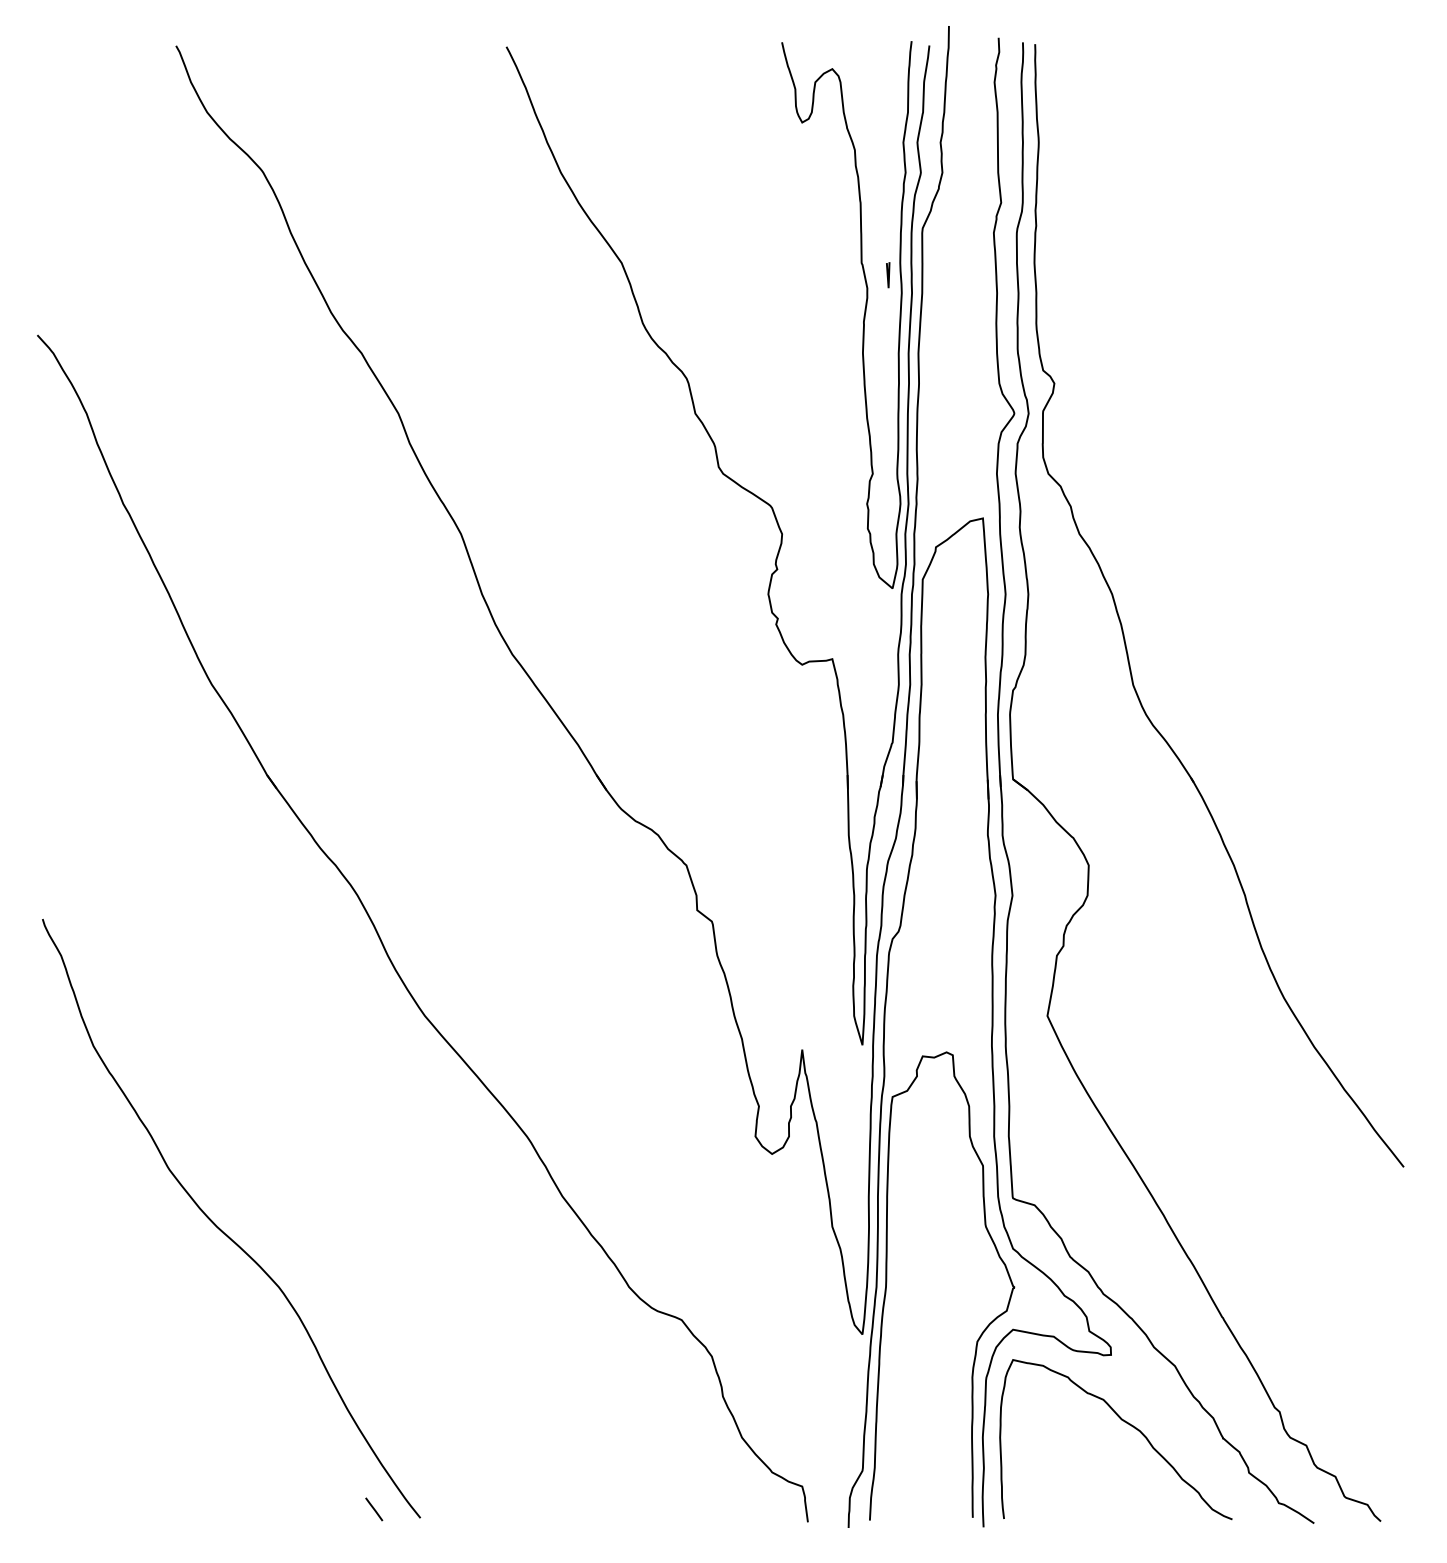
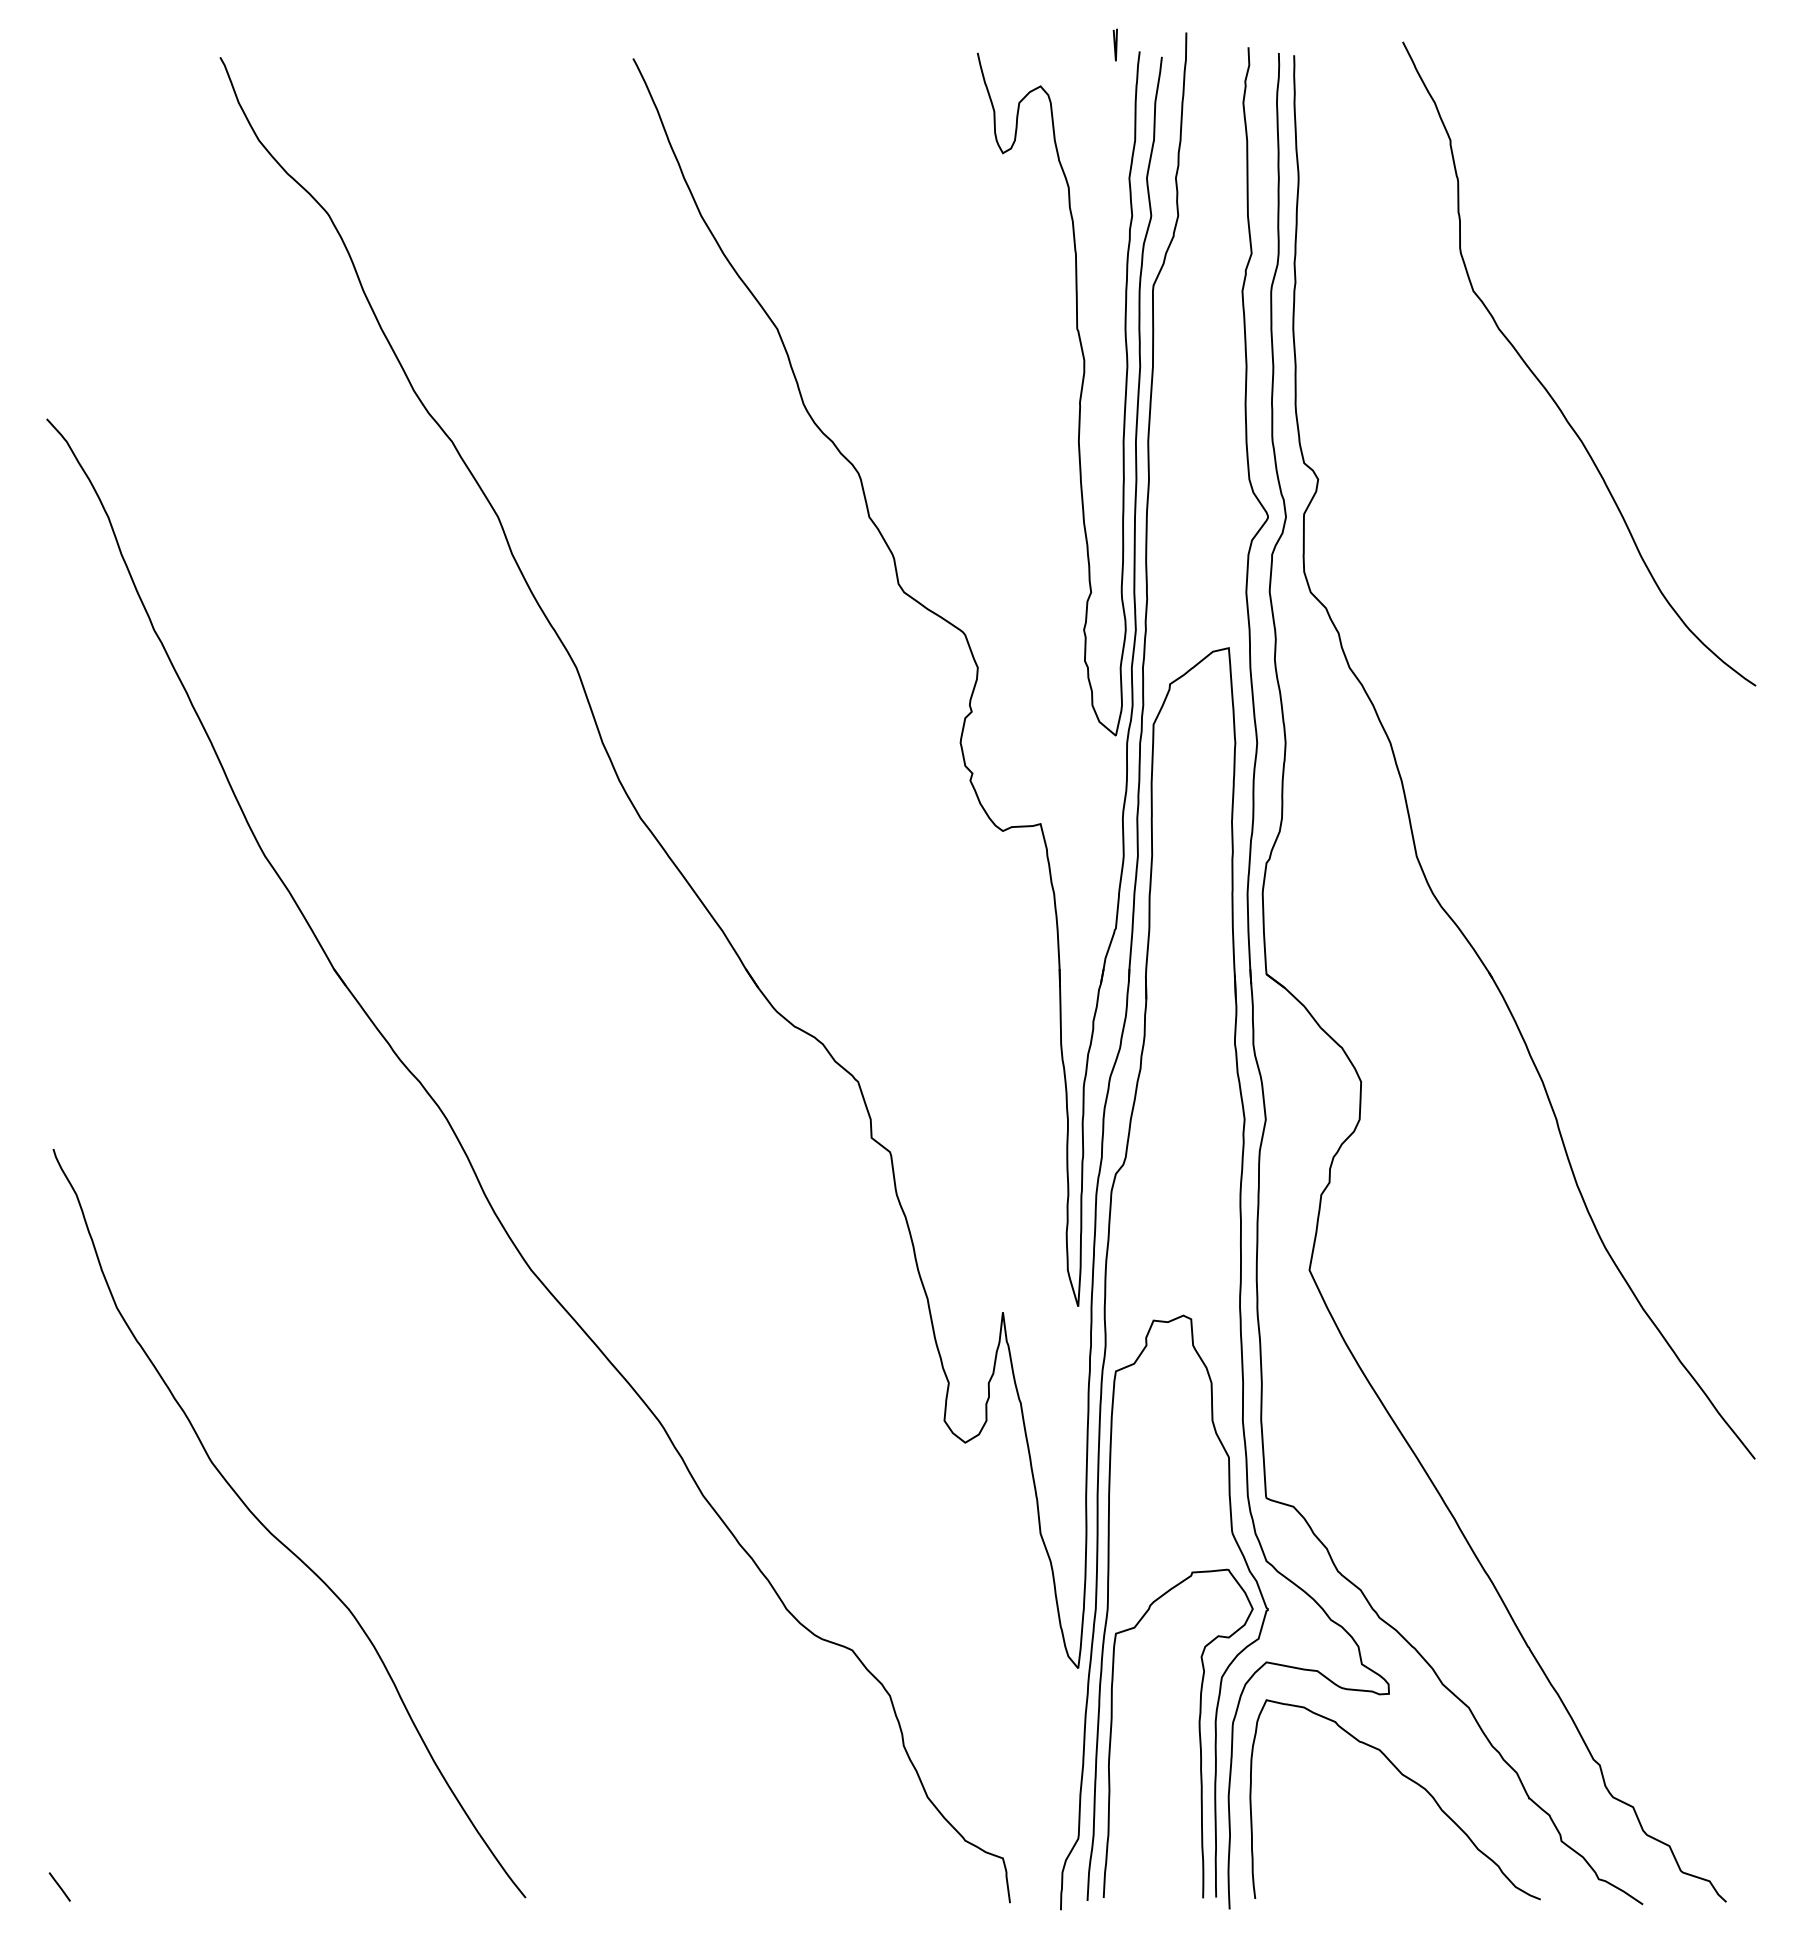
line: (887, 274) -> (1114, 44), moved
curve: (1237, 310) -> (1546, 388), added
curve: (958, 1385) -> (1198, 1731), added
line: (373, 1509) -> (59, 1886), moved

